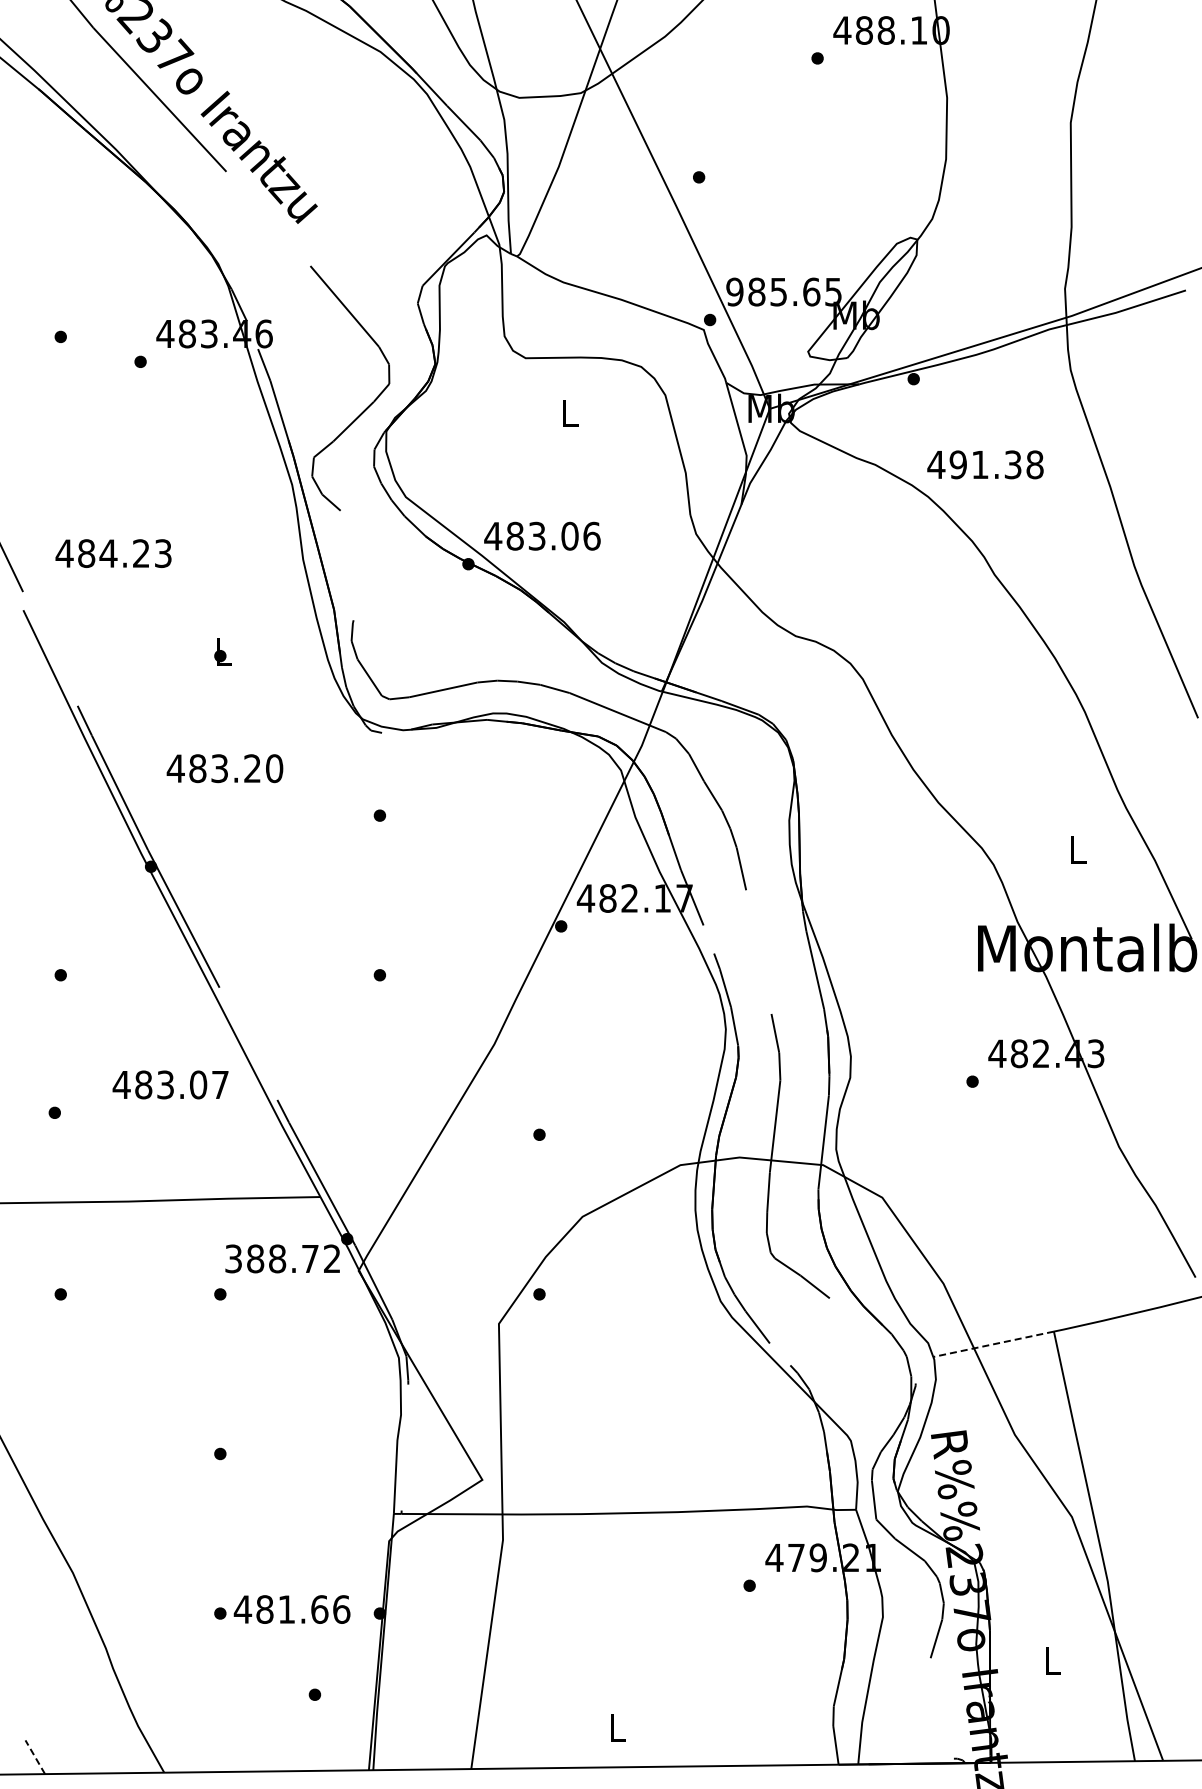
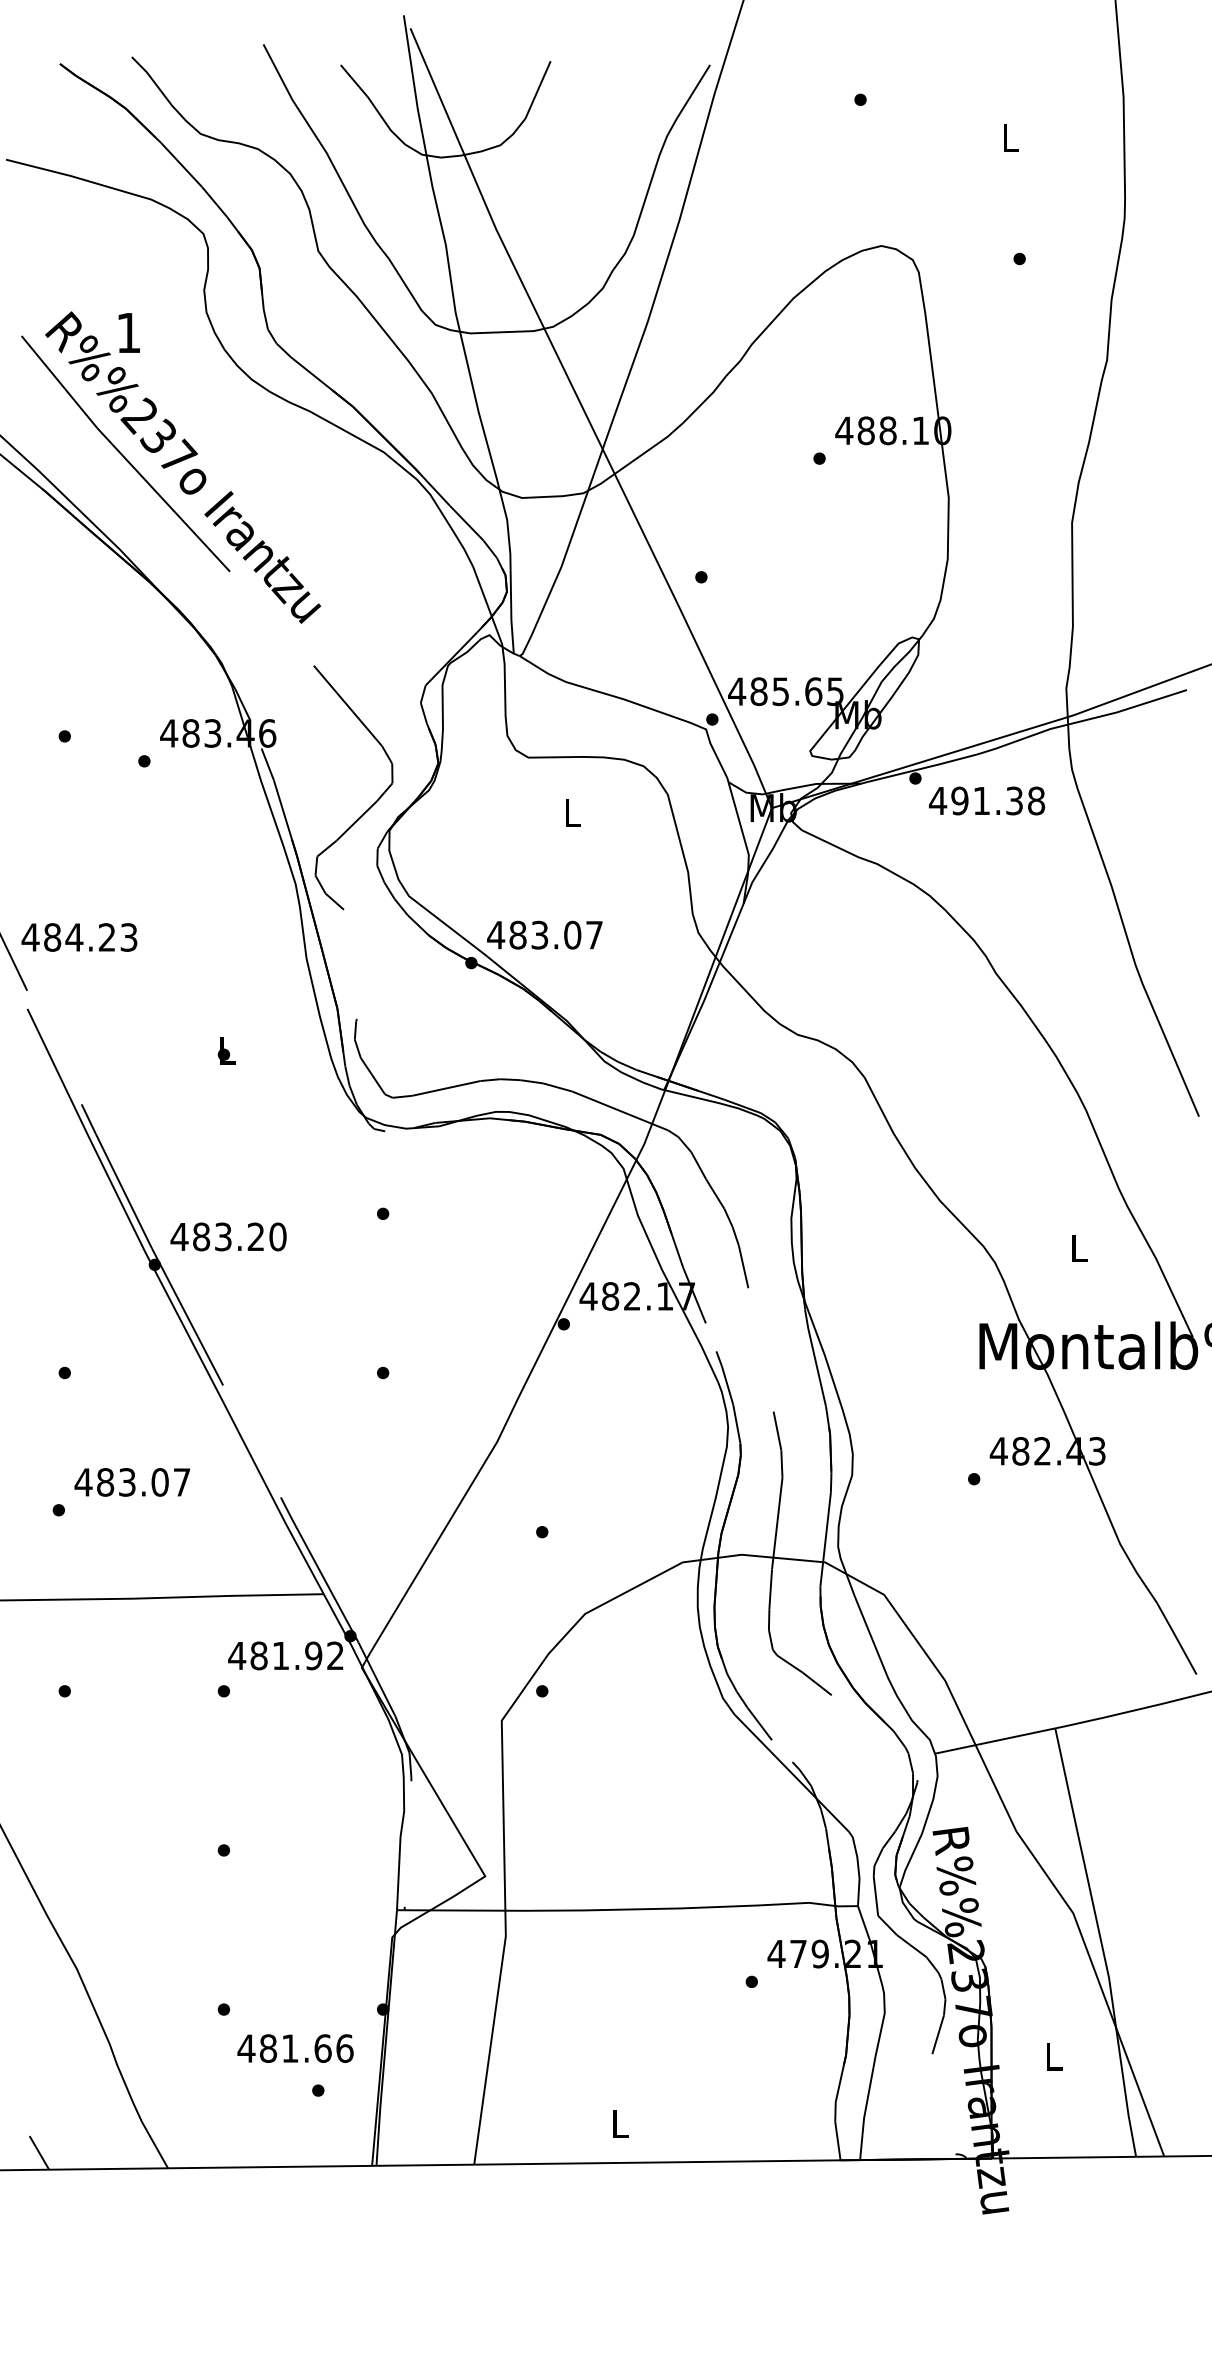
text: (735, 291) -> (737, 691), 985.65 -> 485.65
text: (984, 464) -> (986, 800), moved
text: (591, 535) -> (594, 934), 483.06 -> 483.07
text: (113, 553) -> (79, 937), moved
text: (224, 768) -> (228, 1236), moved
text: (169, 1085) -> (131, 1482), moved
text: (272, 1258) -> (275, 1655), 388.72 -> 481.92
line: (992, 1344) -> (994, 1741), dashed -> solid
text: (292, 1609) -> (295, 2048), moved
line: (35, 1756) -> (39, 2152), dashed -> solid

